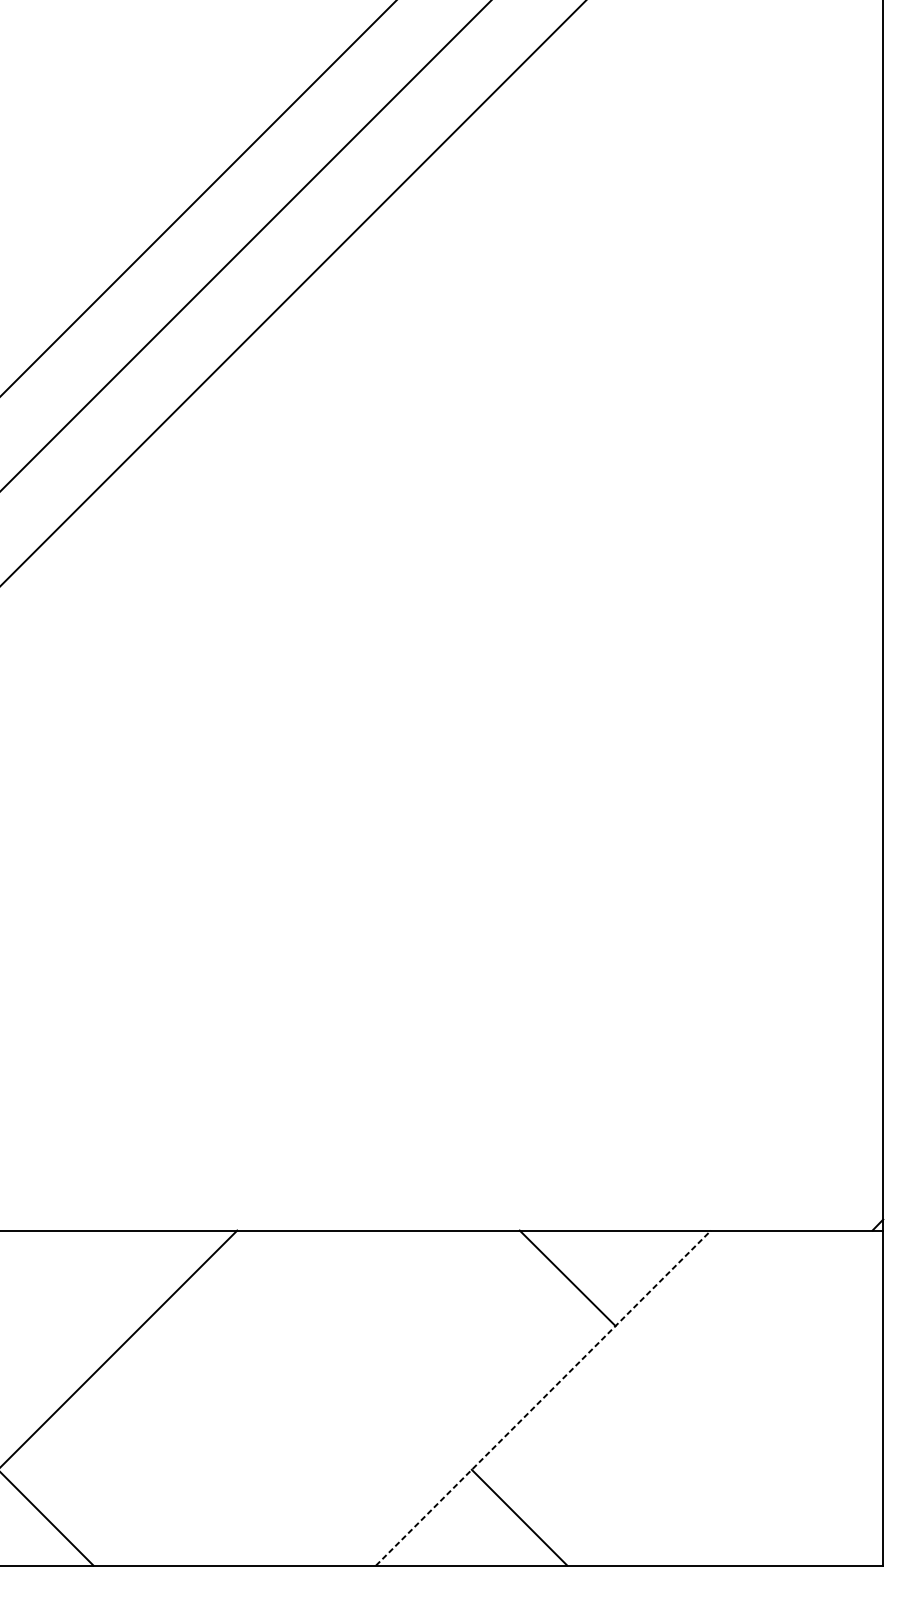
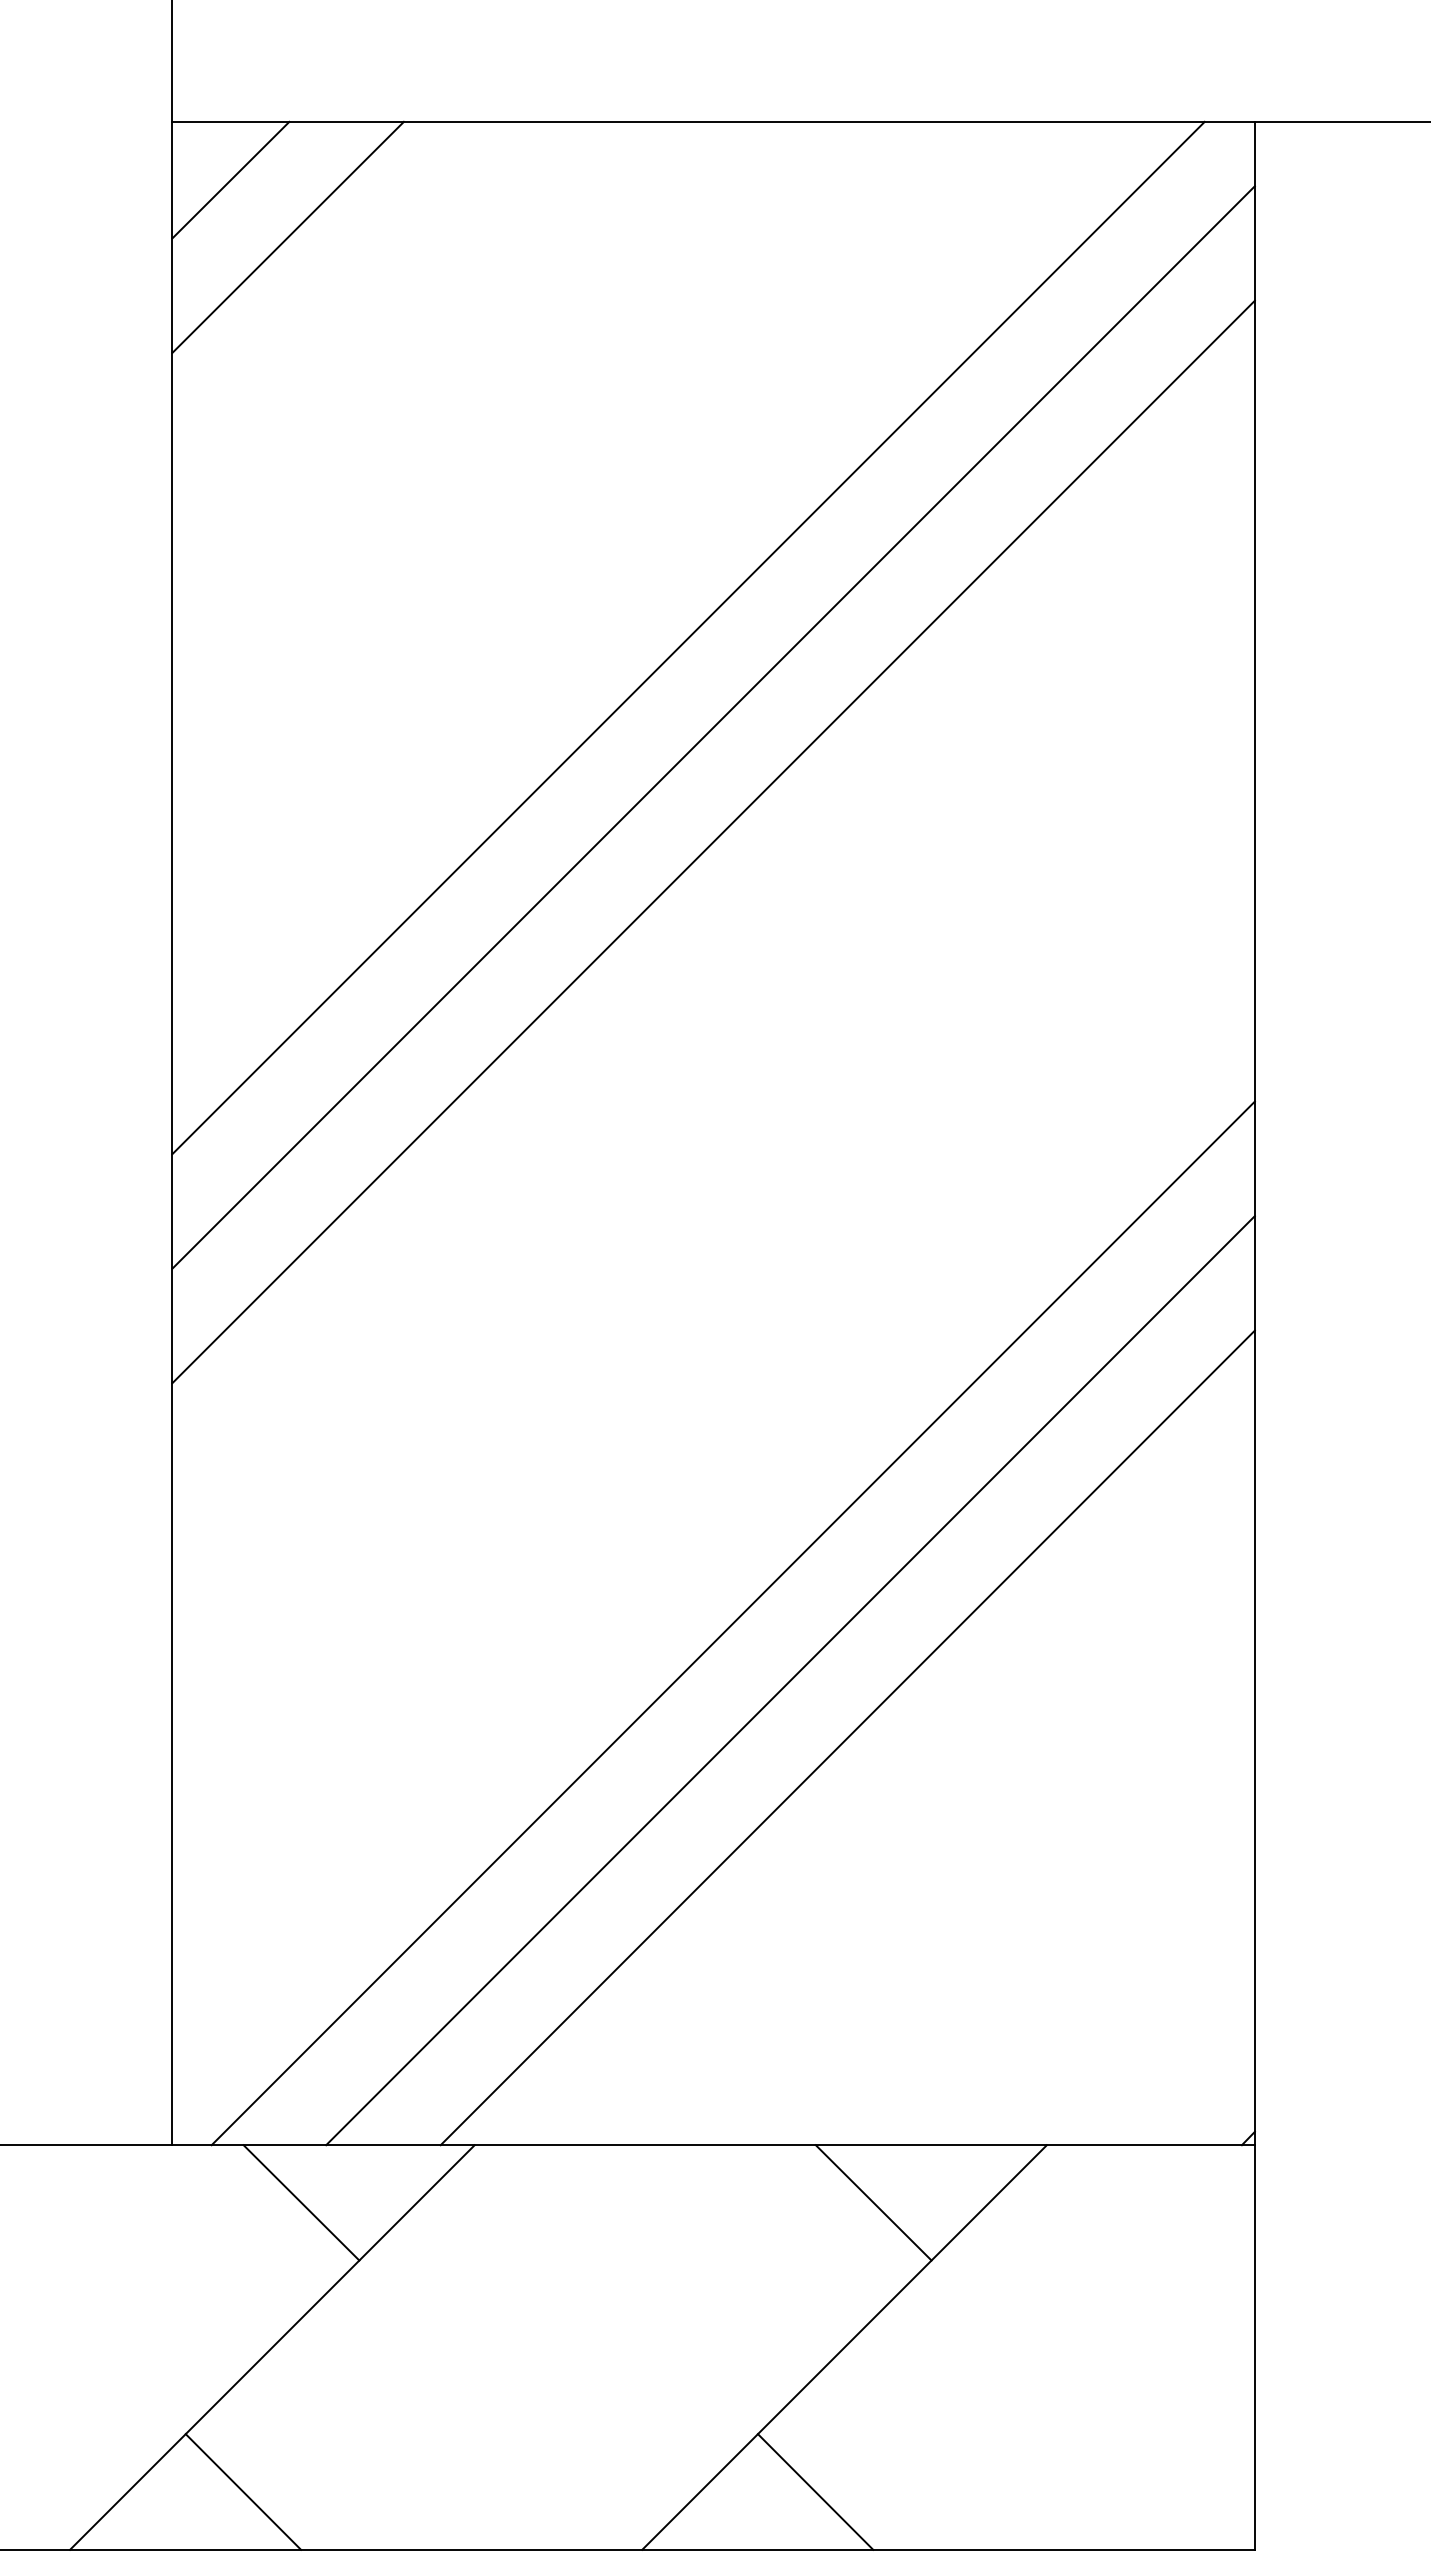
line: (450, 798) -> (732, 1623), added
line: (498, 845) -> (790, 1680), added
line: (545, 892) -> (847, 1737), added
line: (93, 1278) -> (301, 2202), added
line: (543, 1398) -> (844, 2347), dashed -> solid

